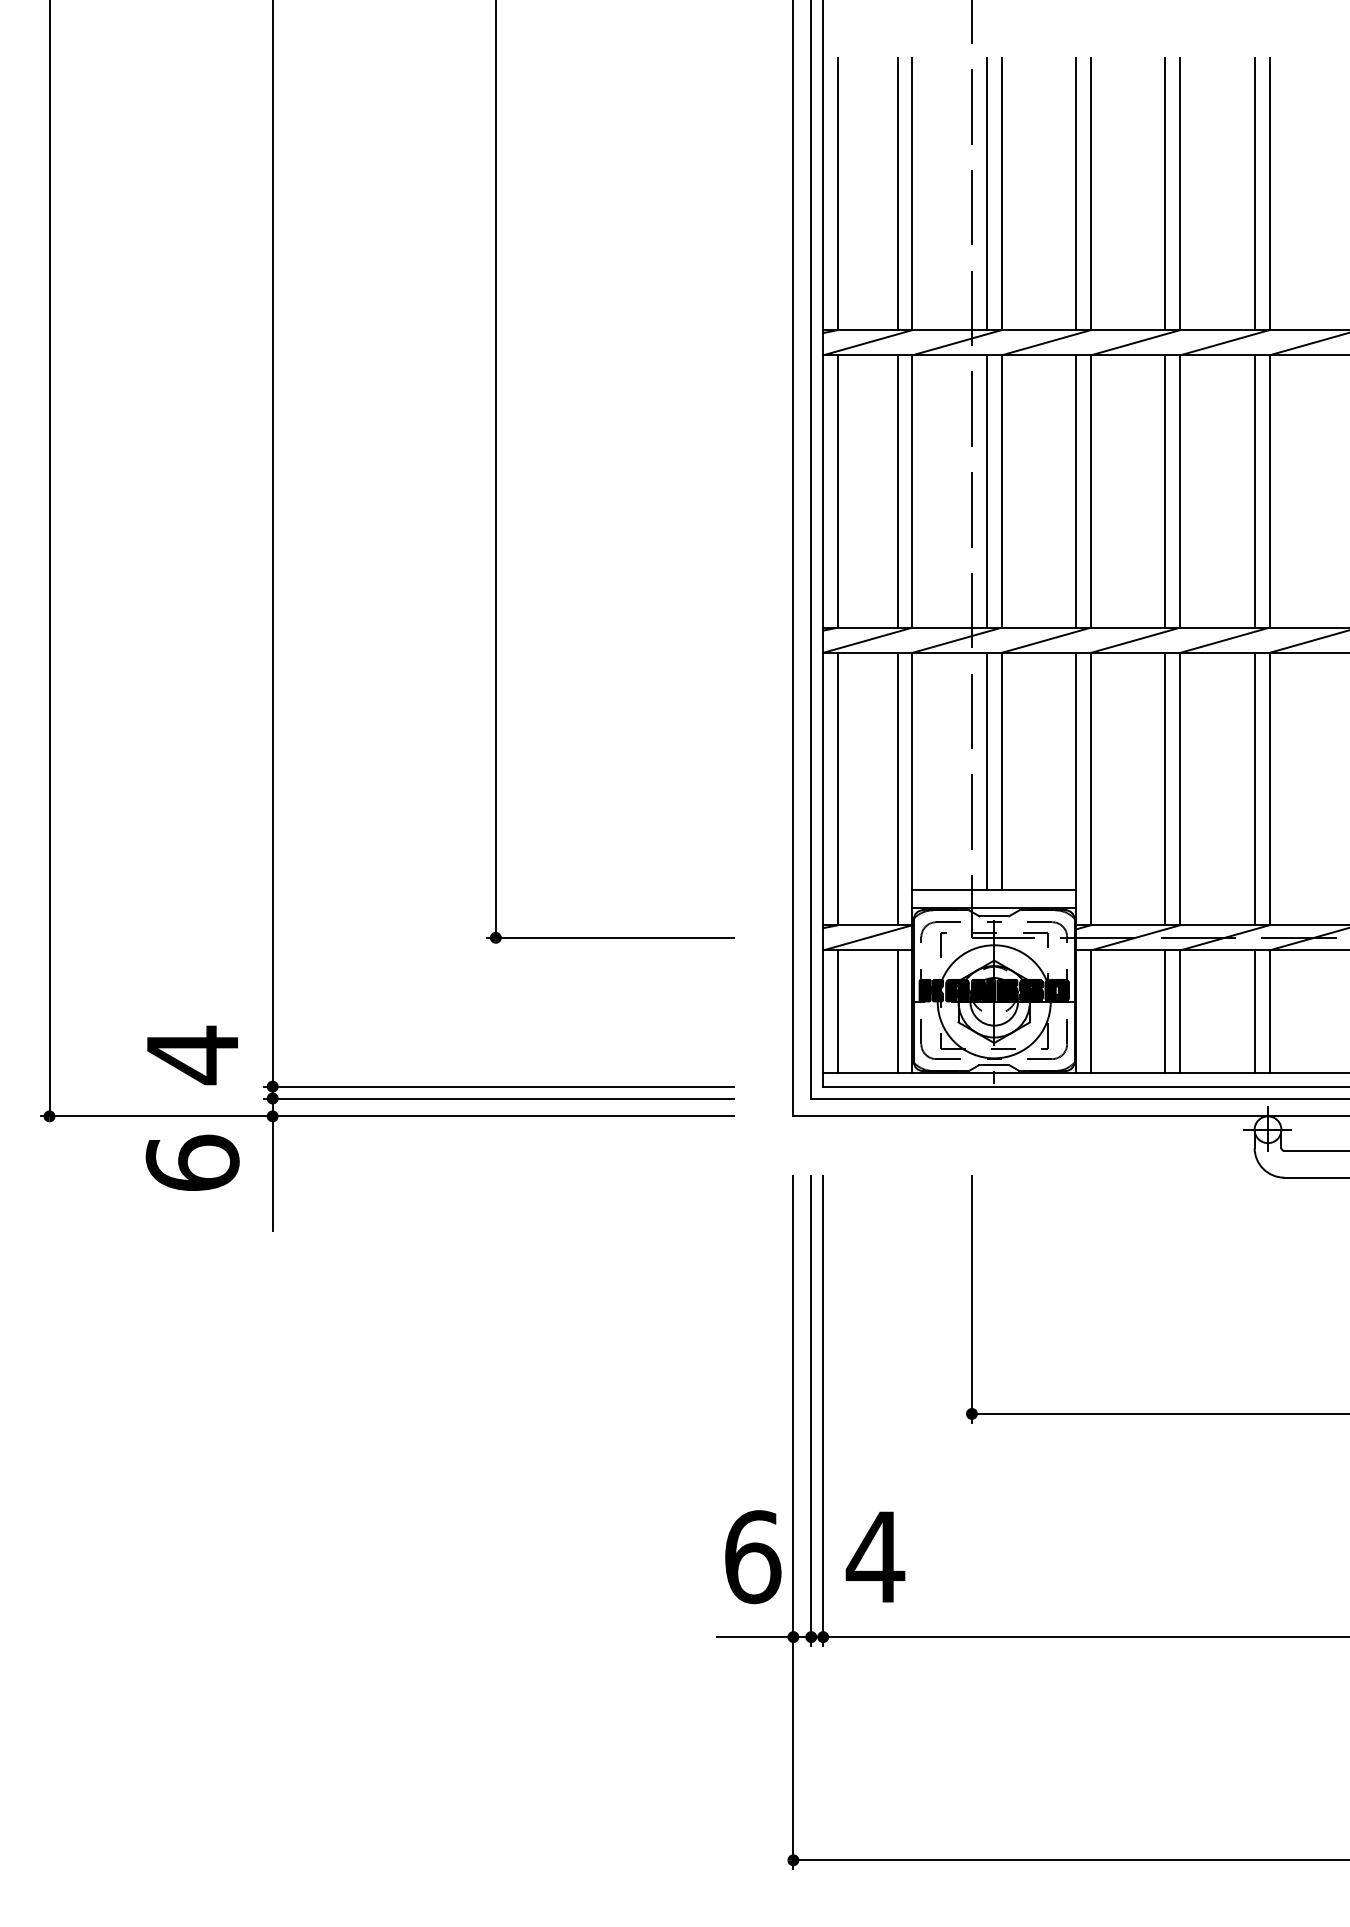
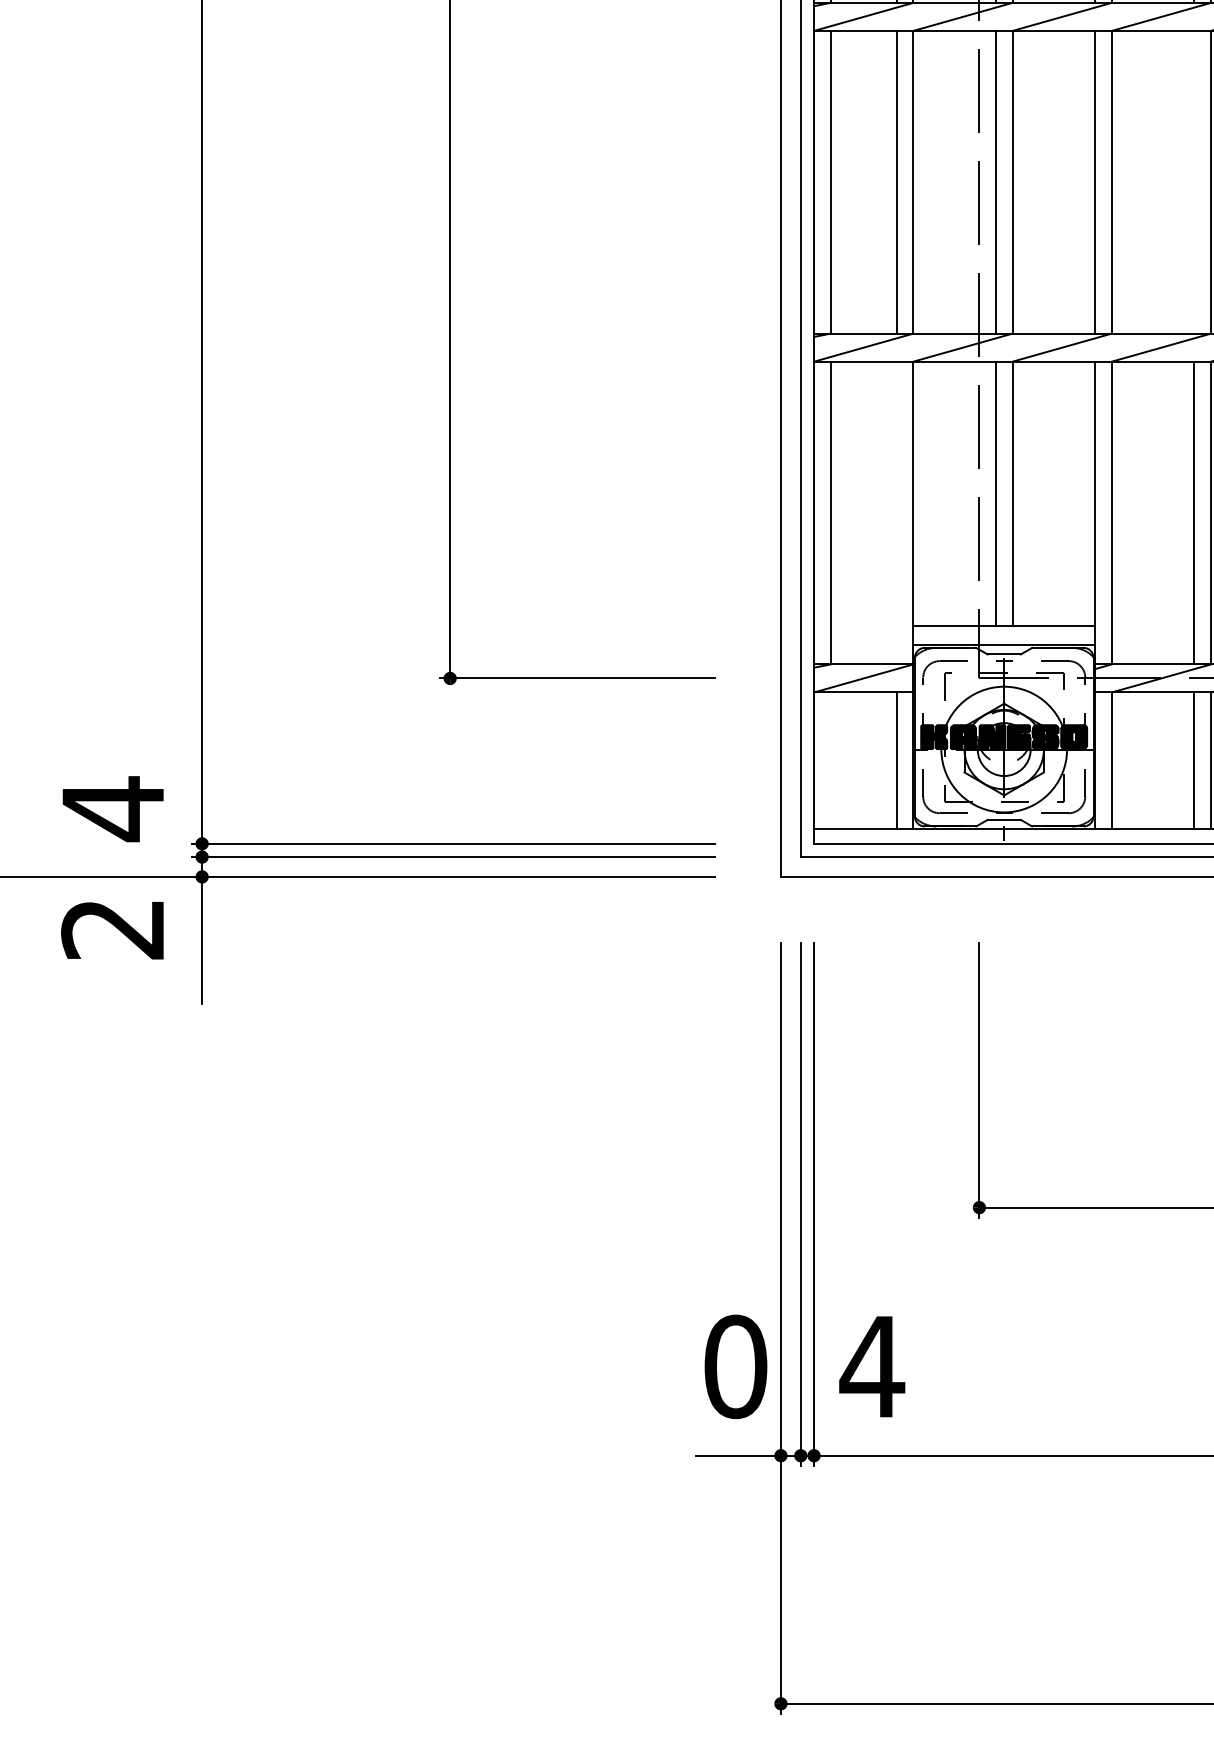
line: (1165, 491) -> (1194, 182), removed
line: (897, 788) -> (896, 512), removed
line: (838, 1011) -> (831, 760), removed
text: (192, 1162) -> (112, 928), 6 -> 2
text: (752, 1557) -> (735, 1367), 6 -> 0

